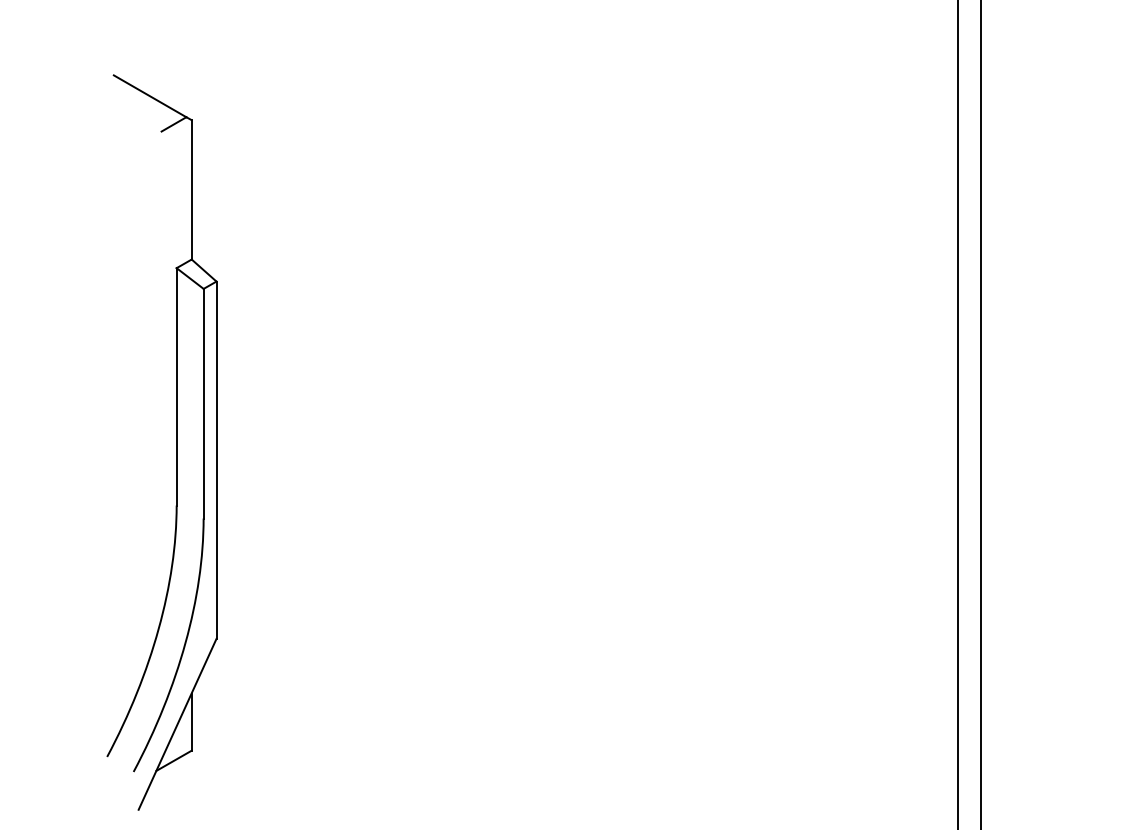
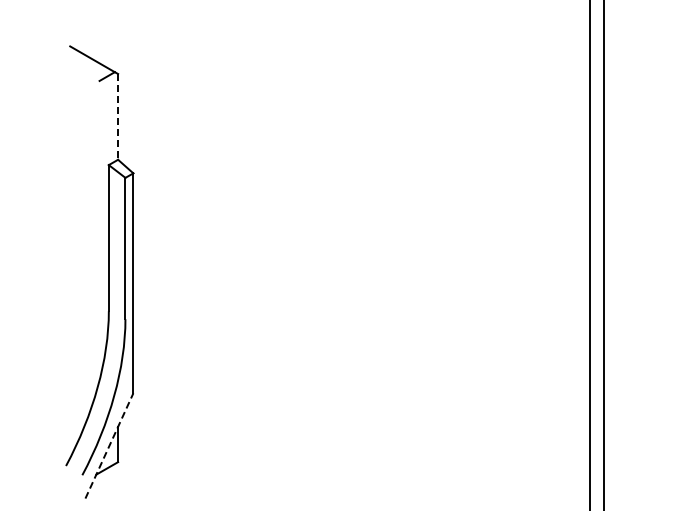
line: (192, 189) -> (118, 116), solid -> dashed
line: (177, 723) -> (109, 445), solid -> dashed

